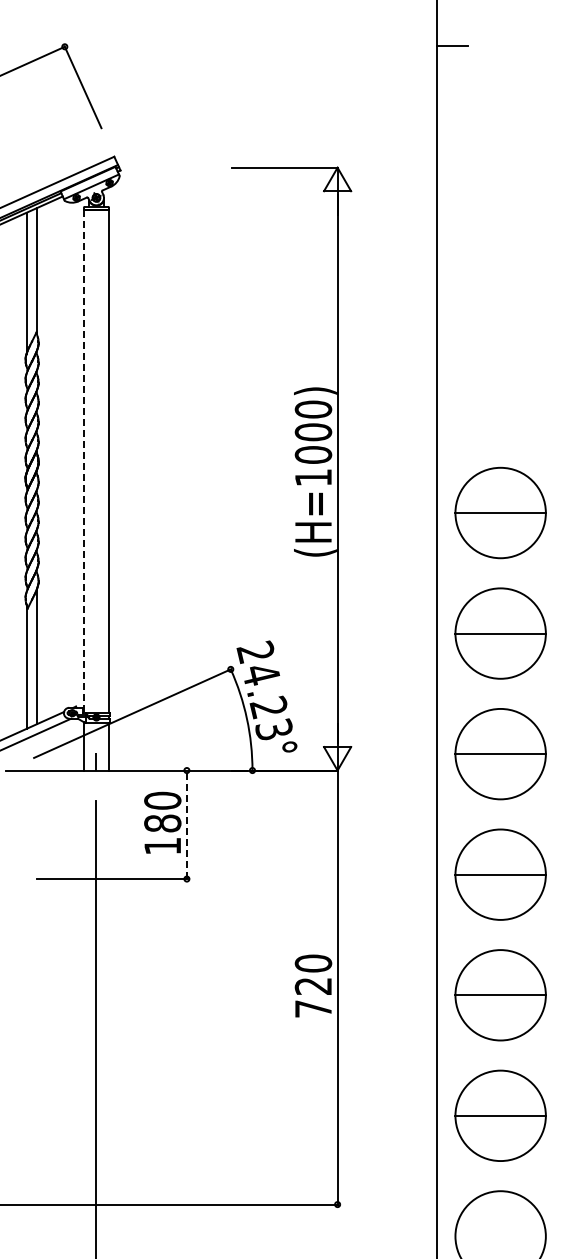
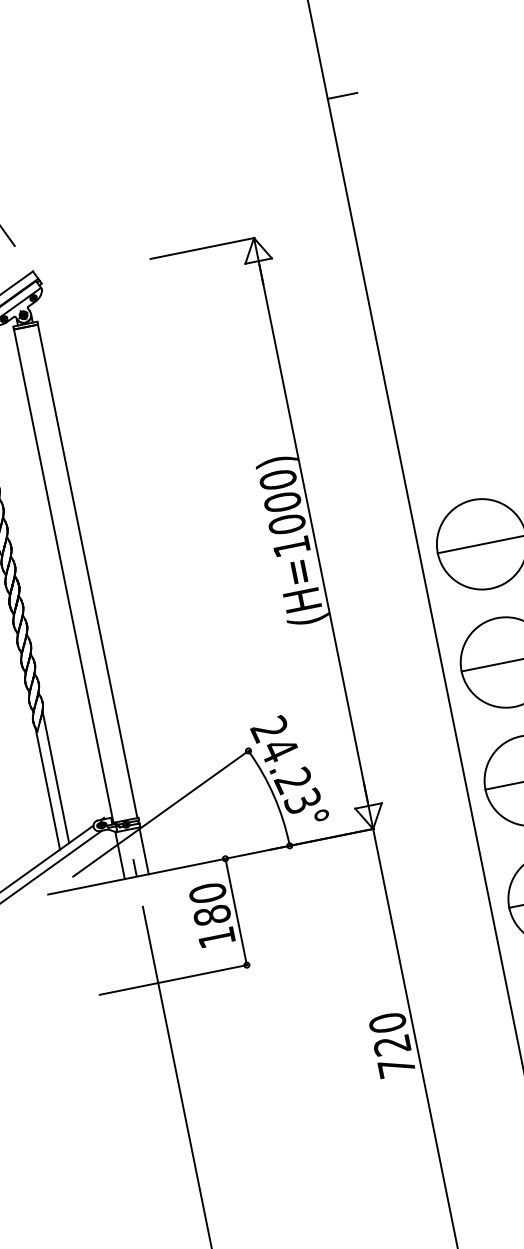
line: (84, 461) -> (63, 576), dashed -> solid
line: (186, 824) -> (235, 911), dashed -> solid

